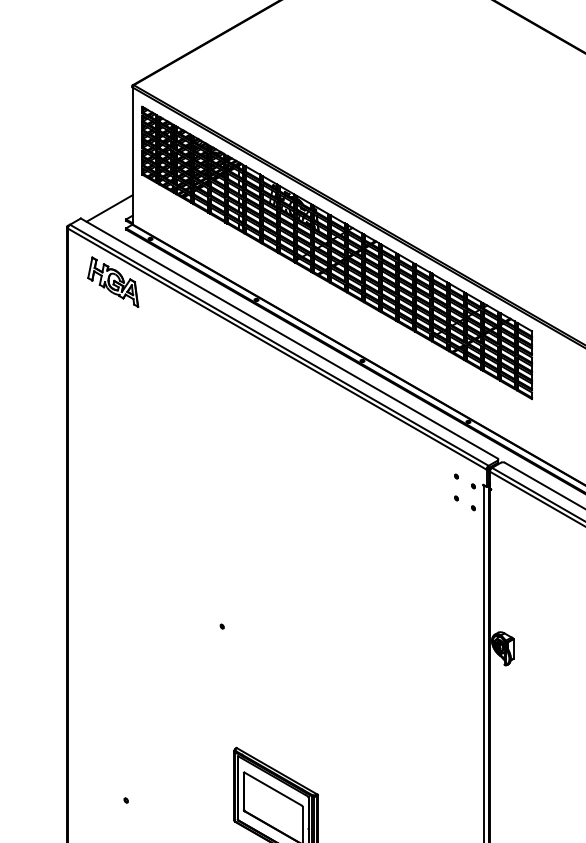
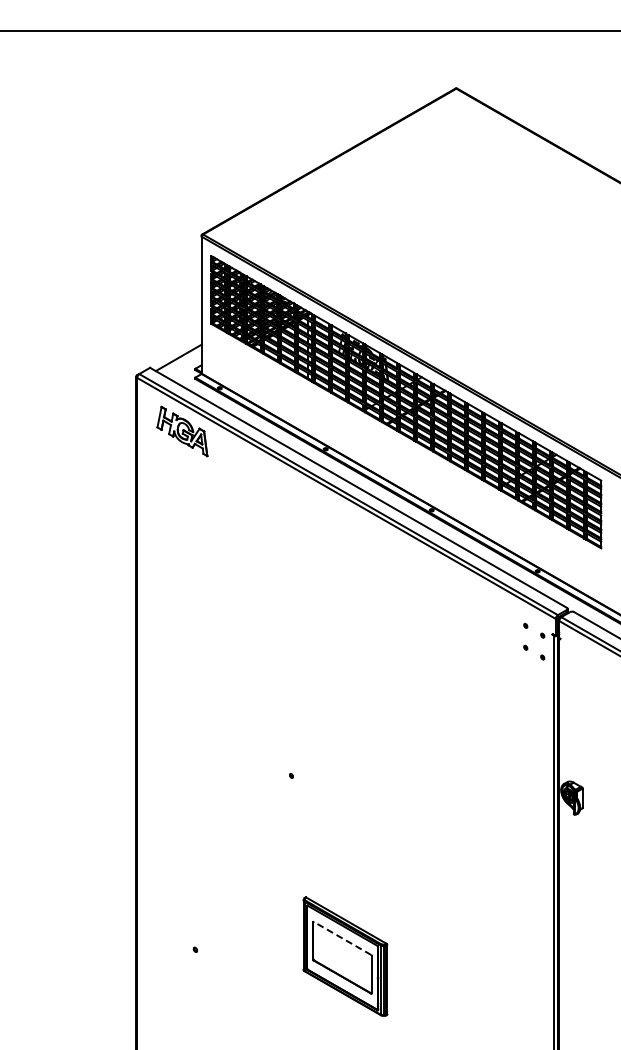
line: (273, 789) -> (342, 938), solid -> dashed

